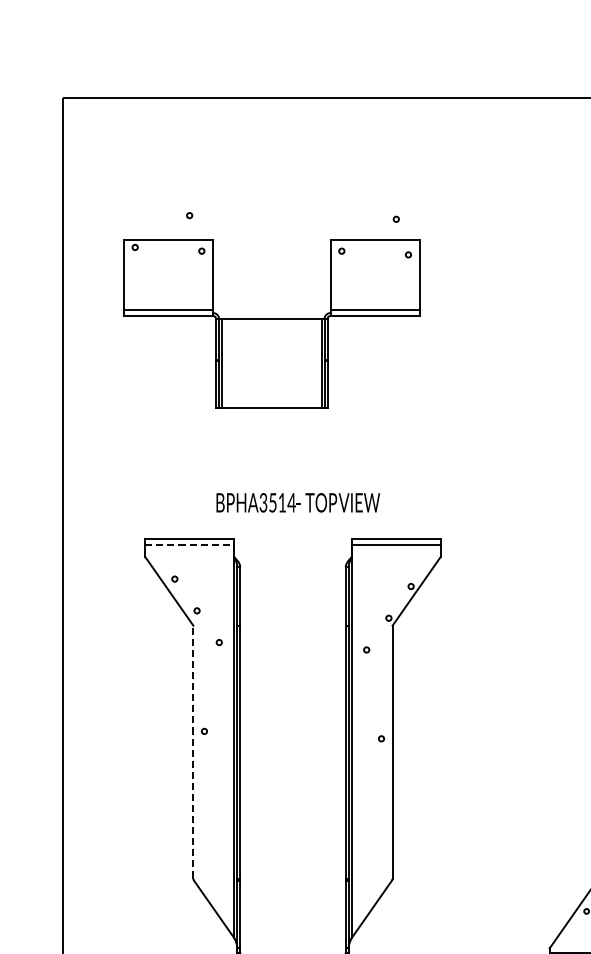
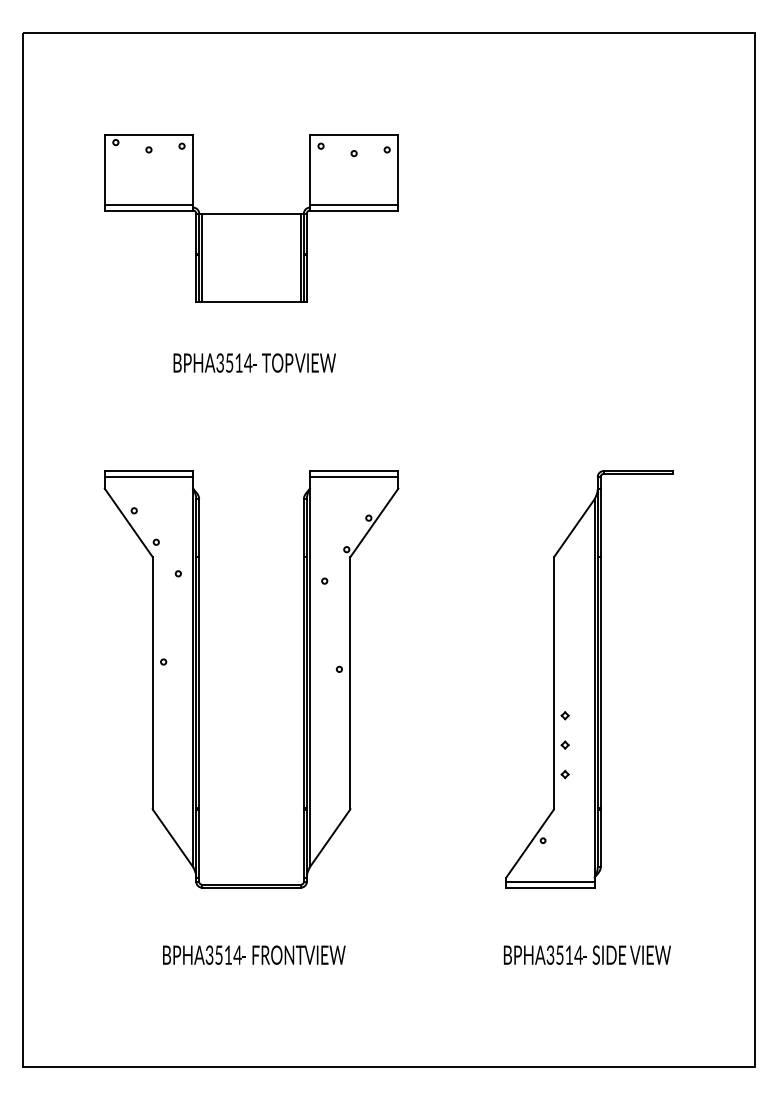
part: (271, 323) -> (251, 218), moved
text: (297, 502) -> (254, 362), moved
line: (190, 545) -> (149, 477), dashed -> solid
line: (193, 752) -> (152, 682), dashed -> solid

